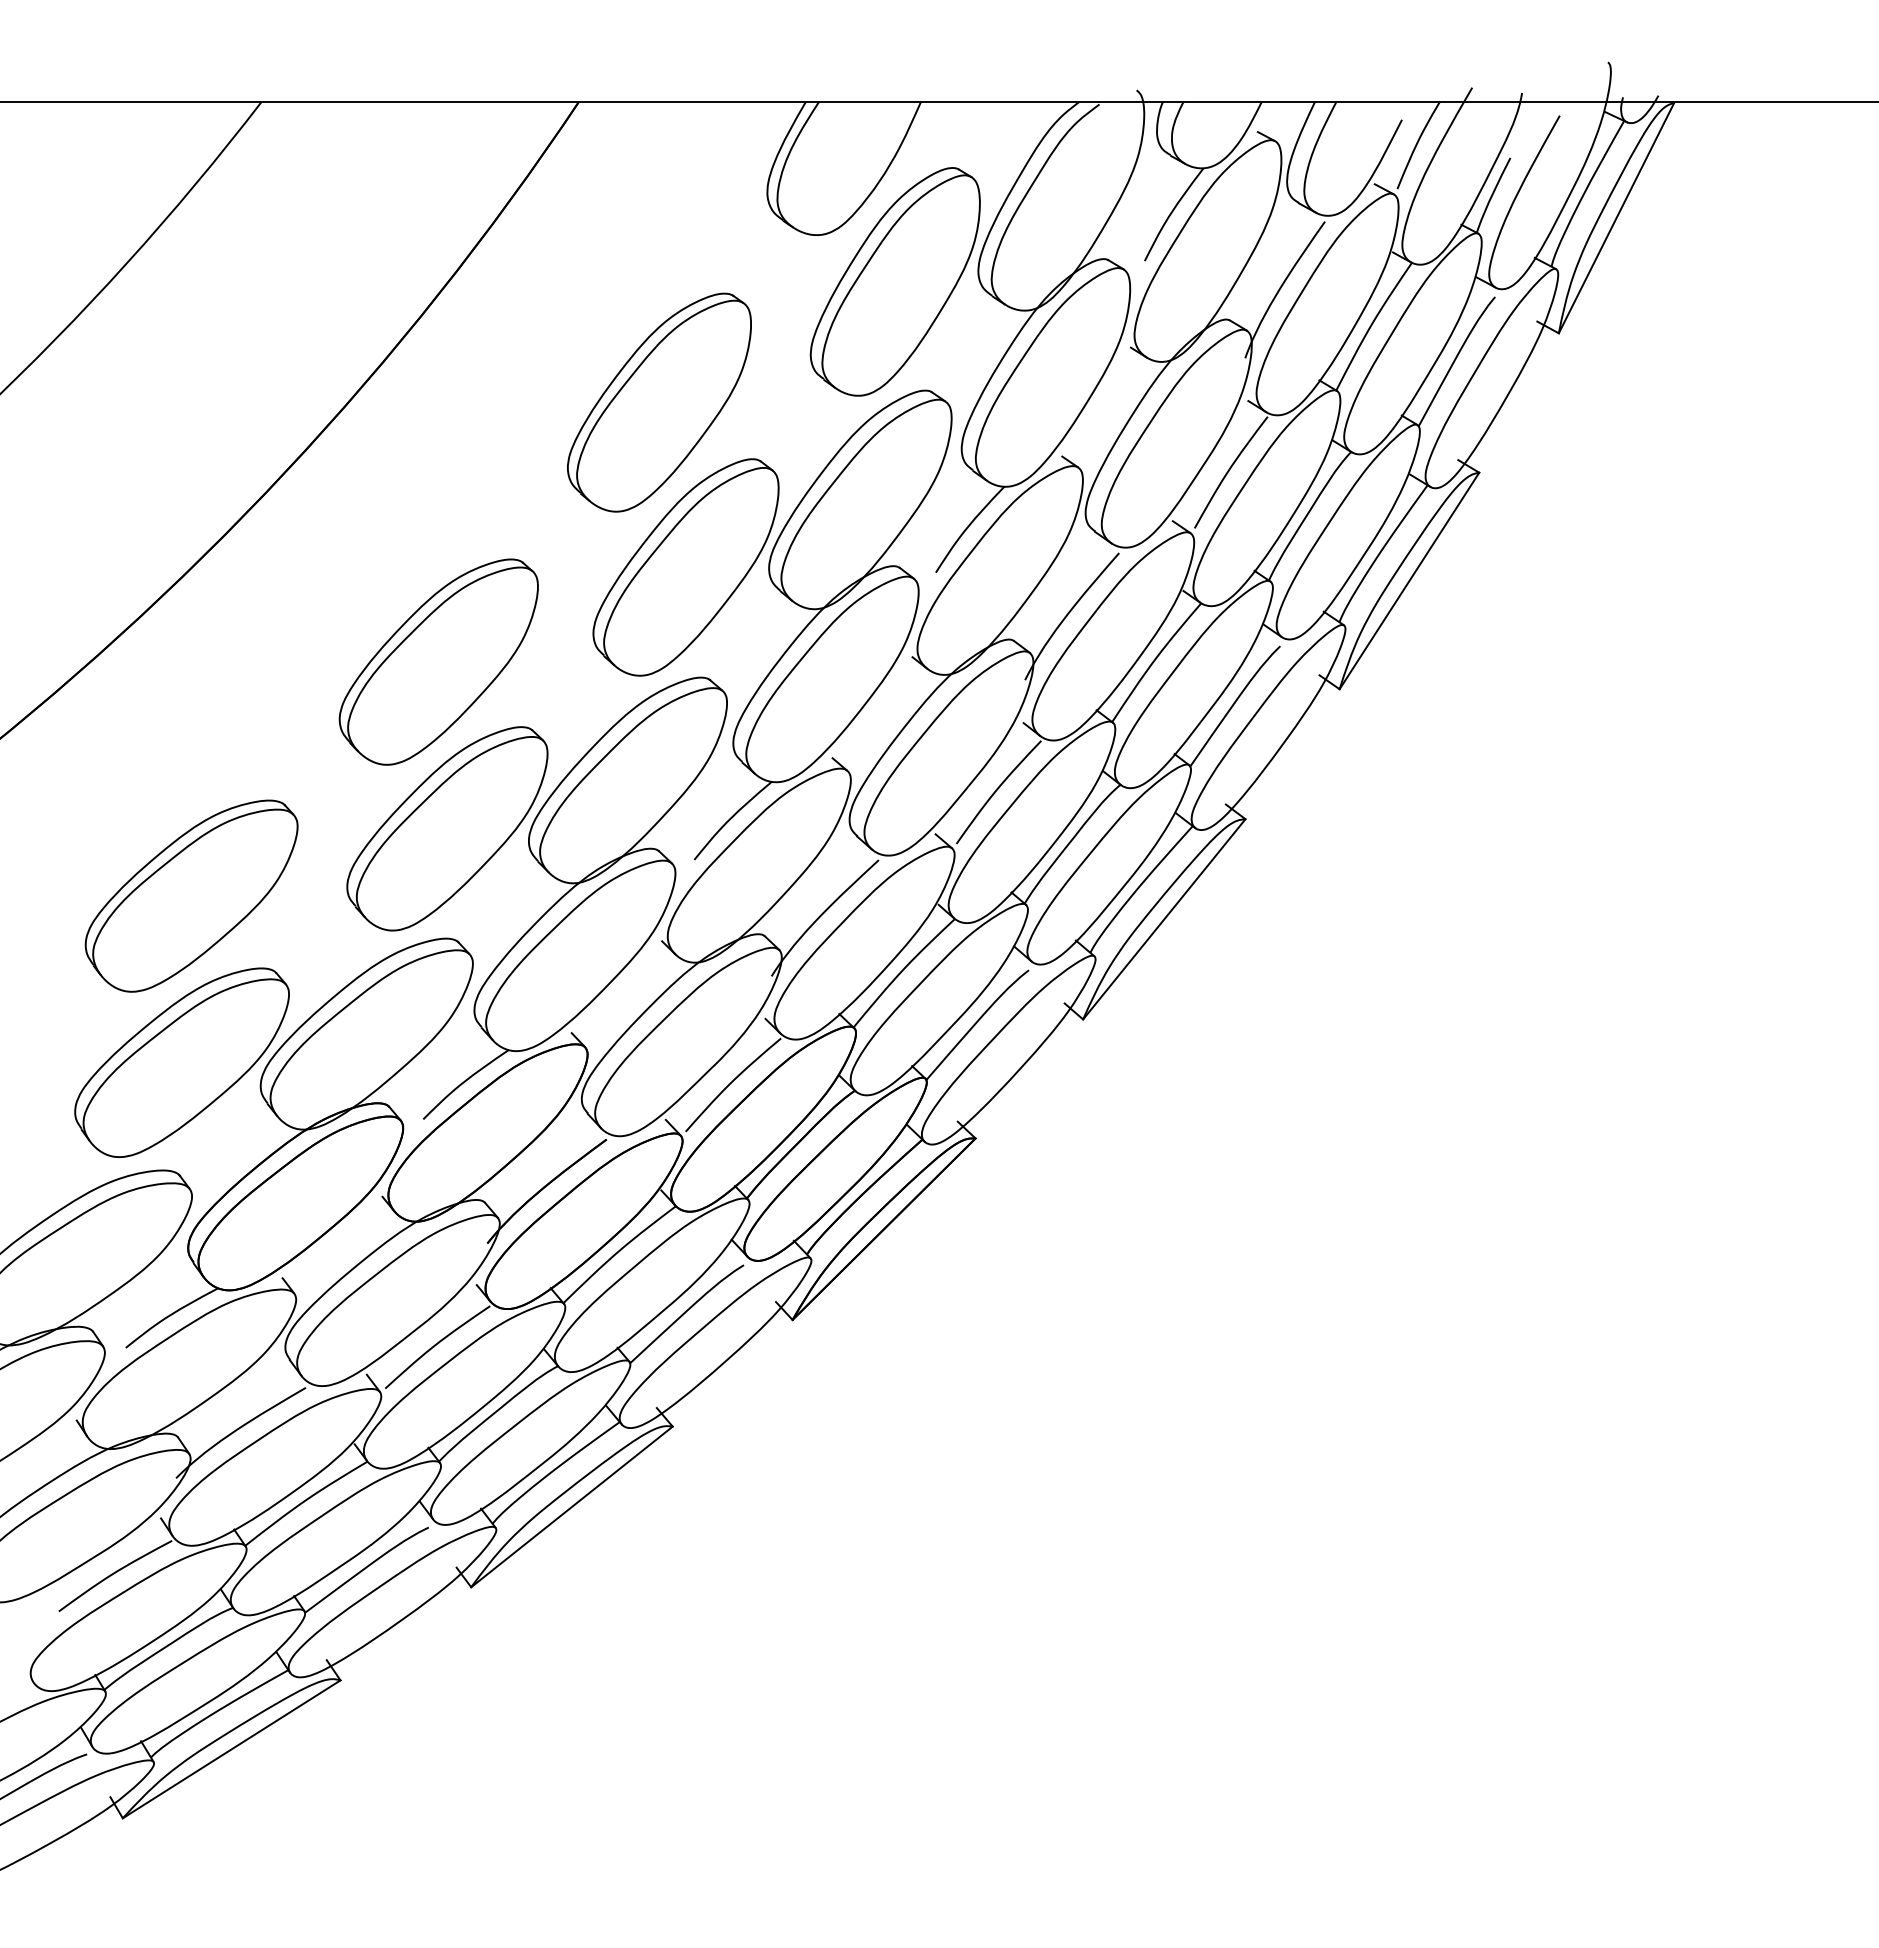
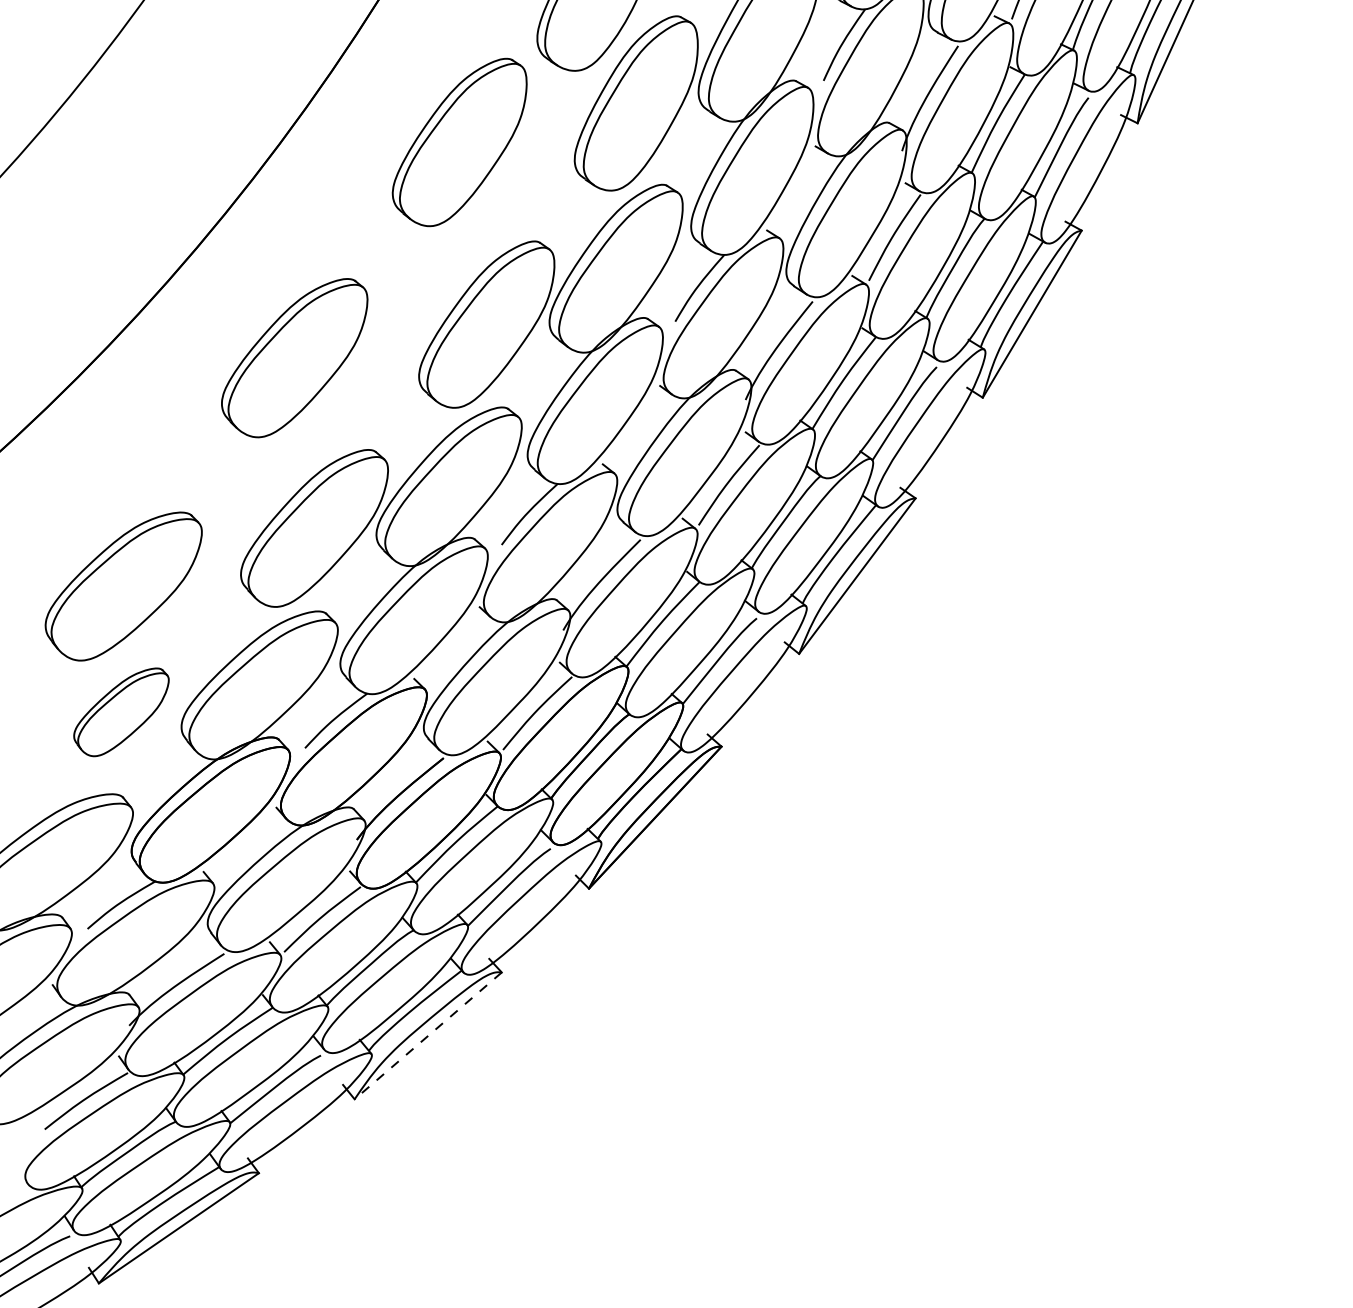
part: (659, 402) -> (459, 142), moved
part: (438, 661) -> (294, 357), moved
part: (181, 1062) -> (121, 712), size x0.6
line: (571, 1506) -> (427, 1035), solid -> dashed

